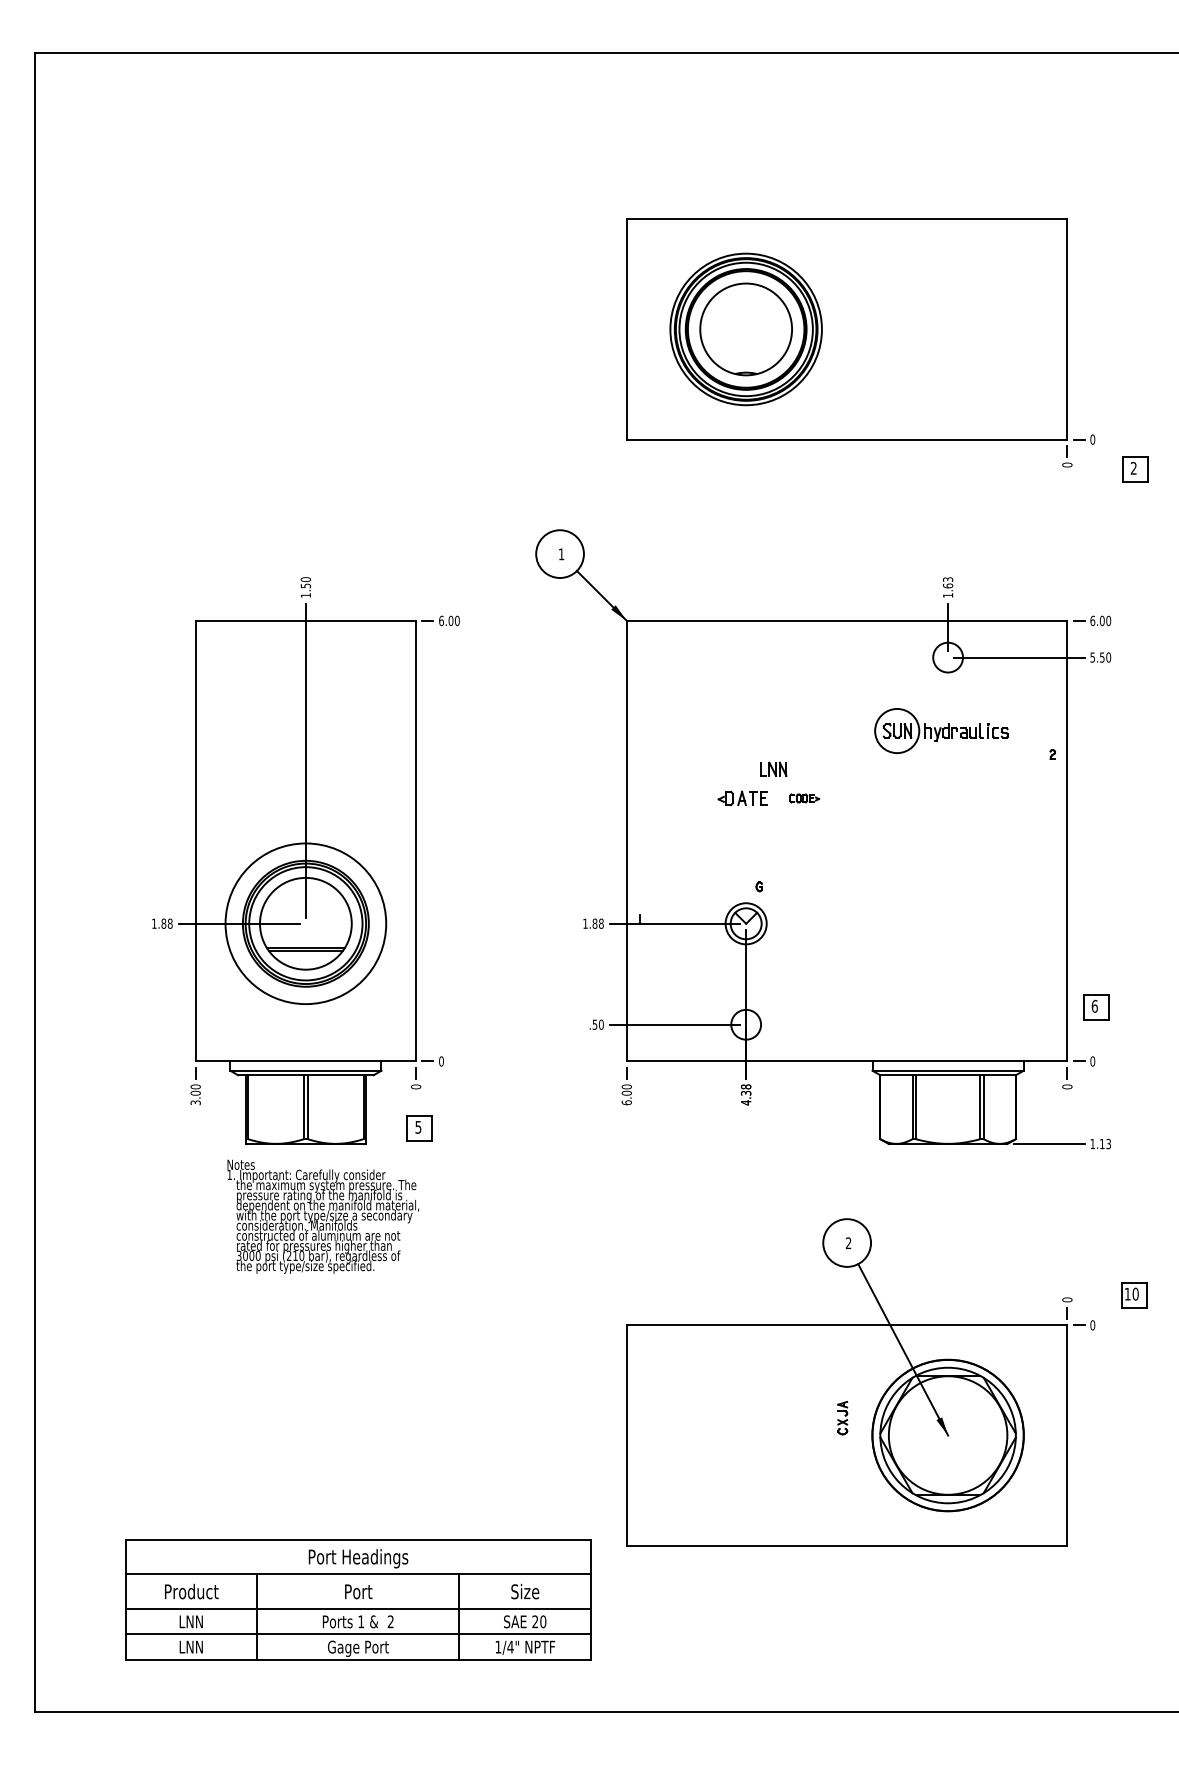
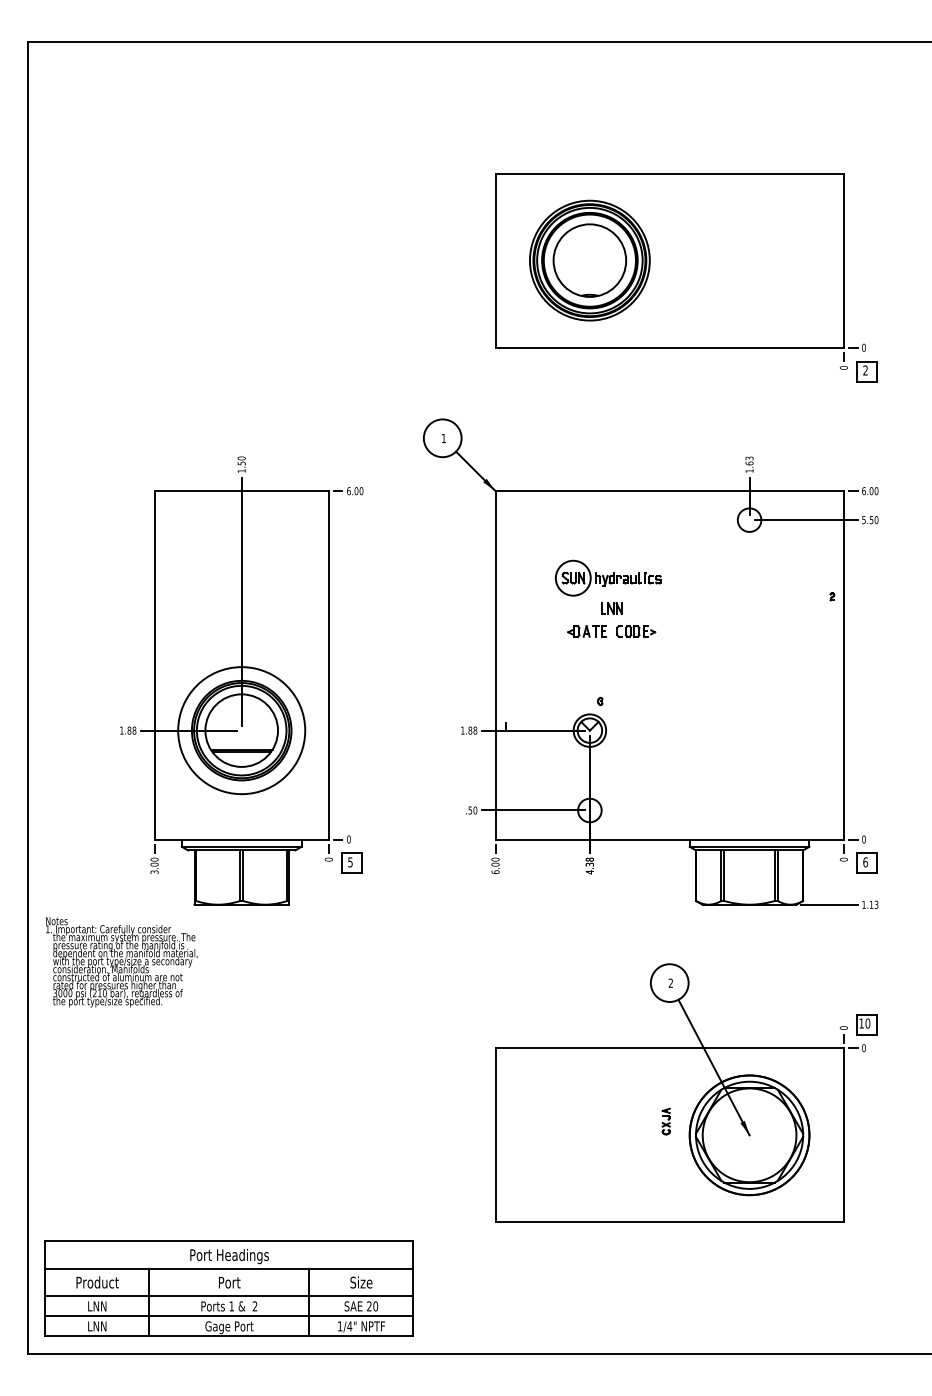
part: (1135, 469) -> (866, 371), moved
part: (941, 730) -> (608, 577), moved
part: (804, 798) -> (636, 631), size x1.67
part: (1096, 1007) -> (866, 863), moved
part: (419, 1128) -> (351, 863), moved
text: (323, 1216) -> (122, 962), moved
part: (1134, 1295) -> (866, 1024), moved
part: (358, 1599) -> (229, 1288), moved

